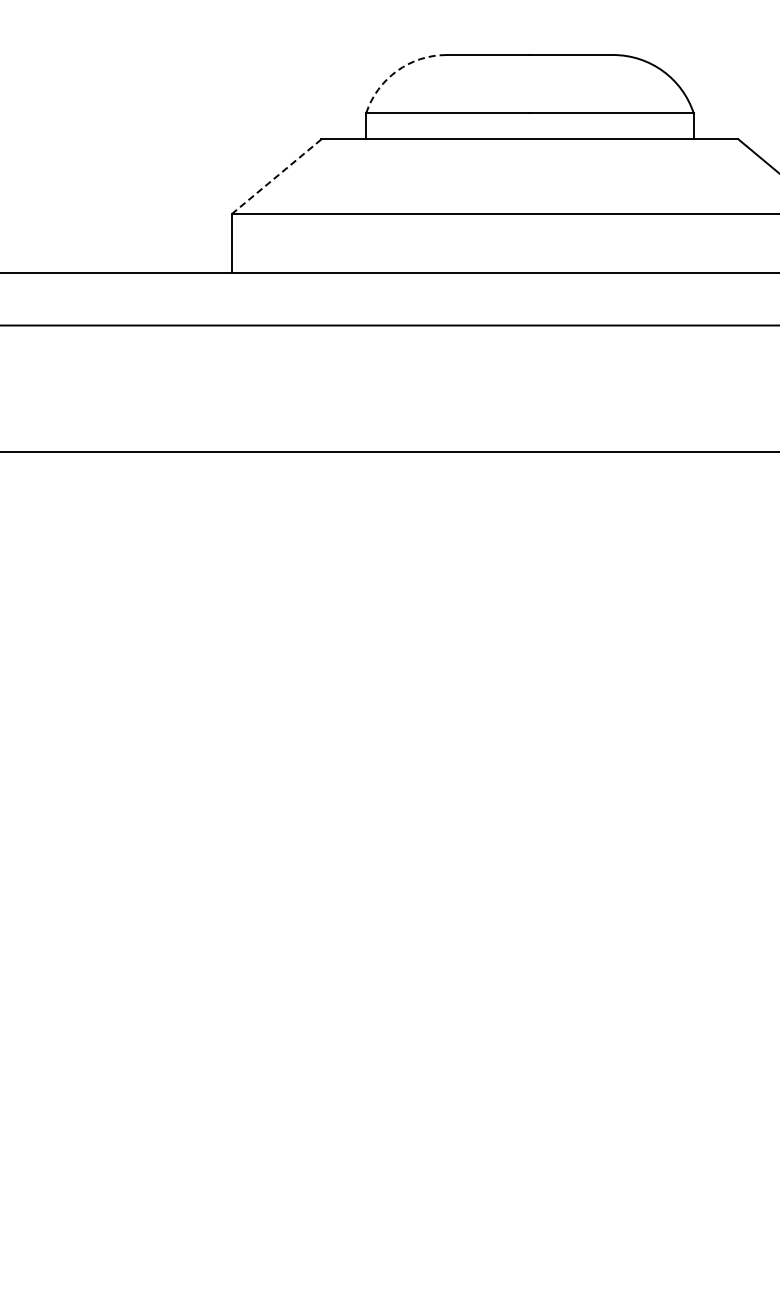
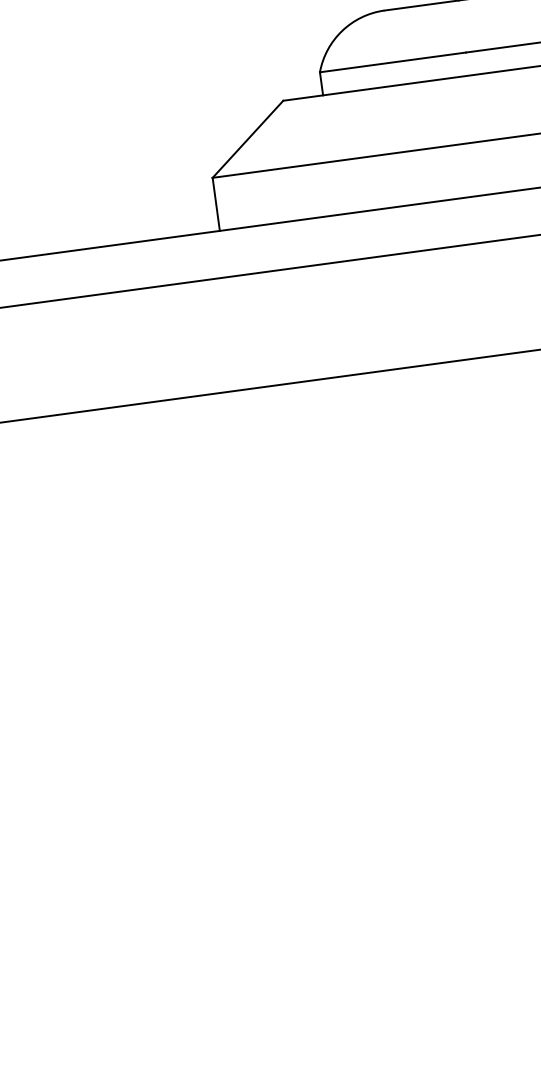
arc: (396, 71) -> (341, 31), dashed -> solid
line: (276, 176) -> (247, 139), dashed -> solid

